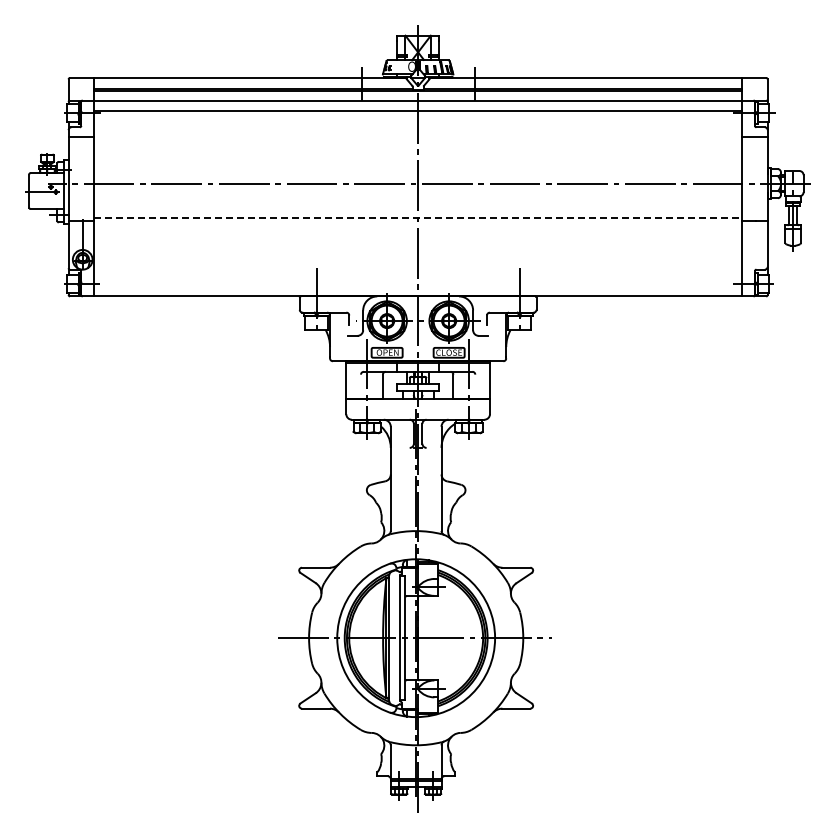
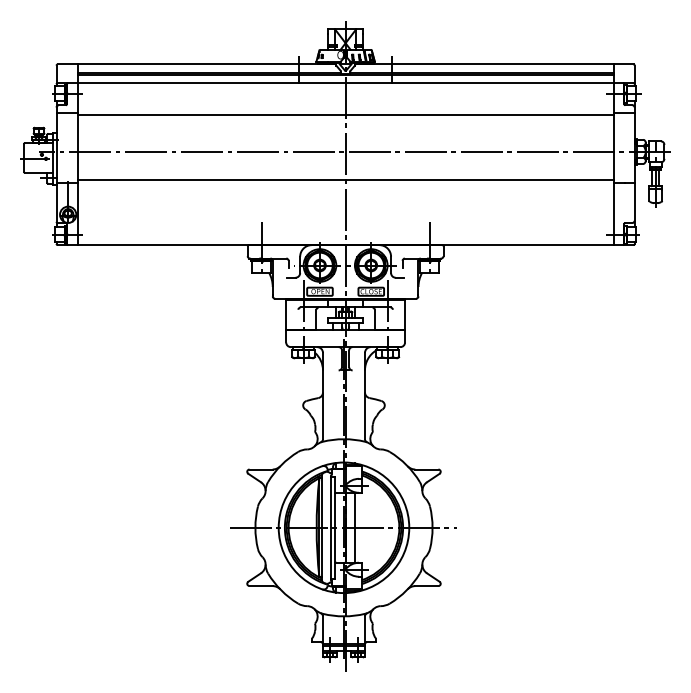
line: (418, 110) -> (345, 115), moved
line: (418, 217) -> (345, 179), dashed -> solid
line: (429, 637) -> (355, 527), added

